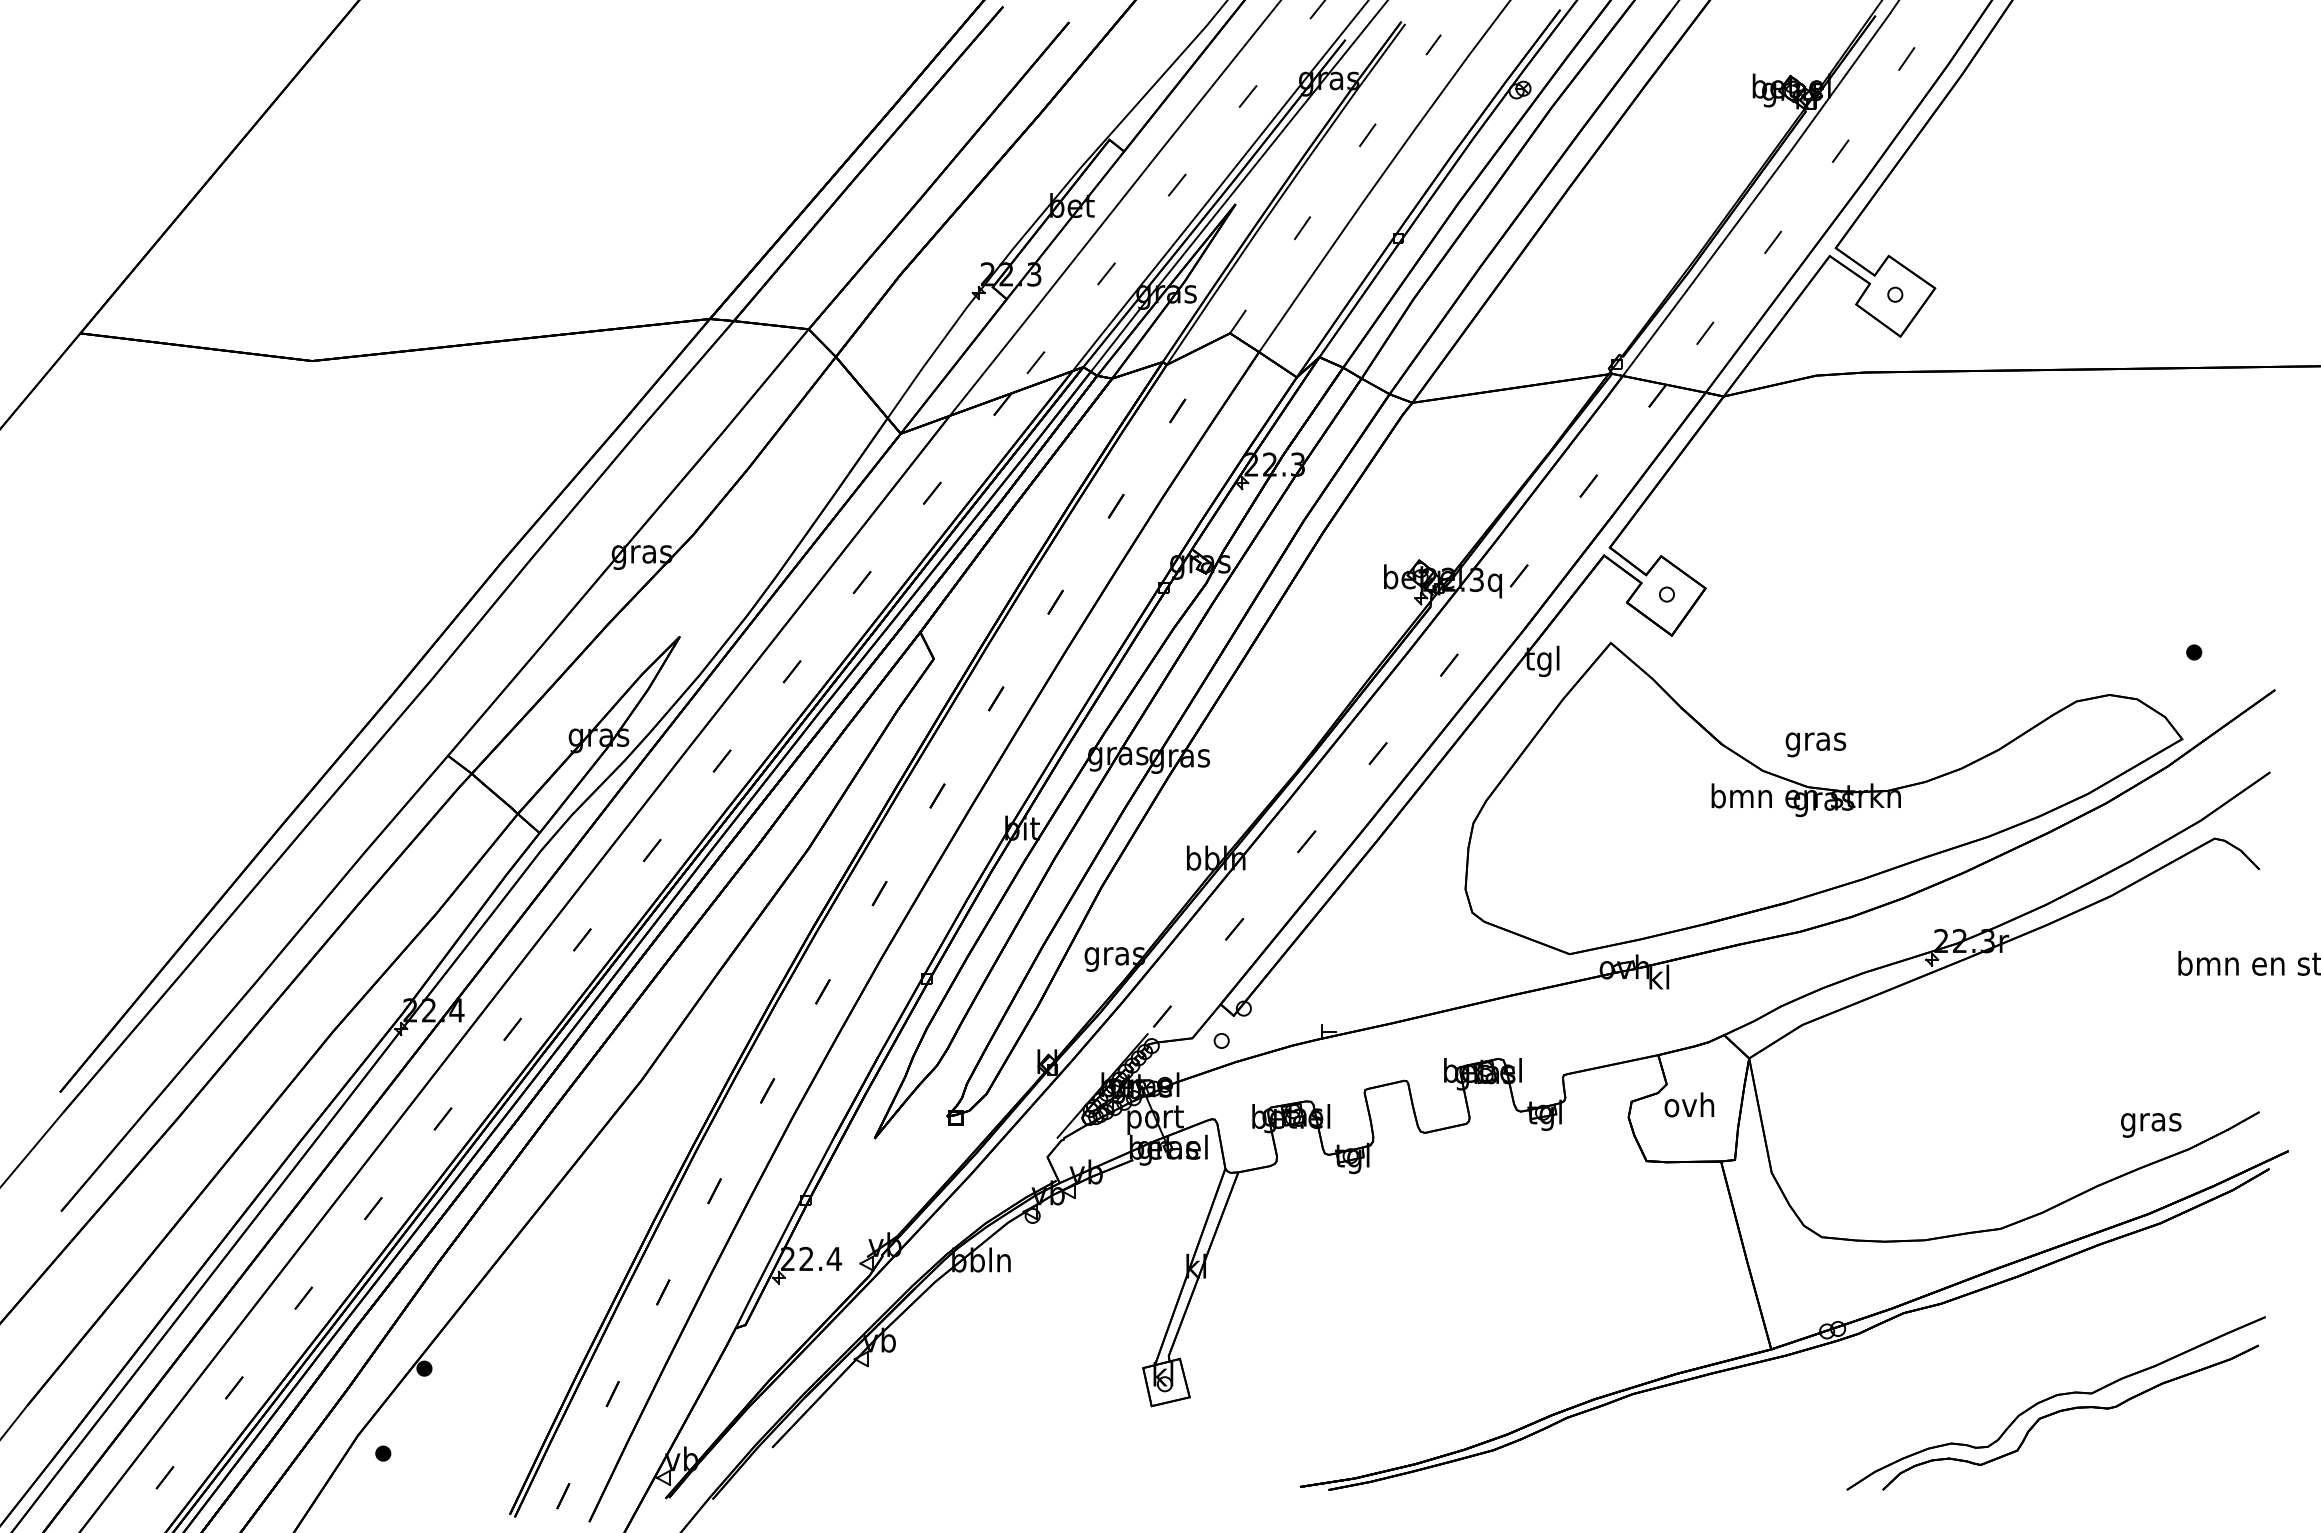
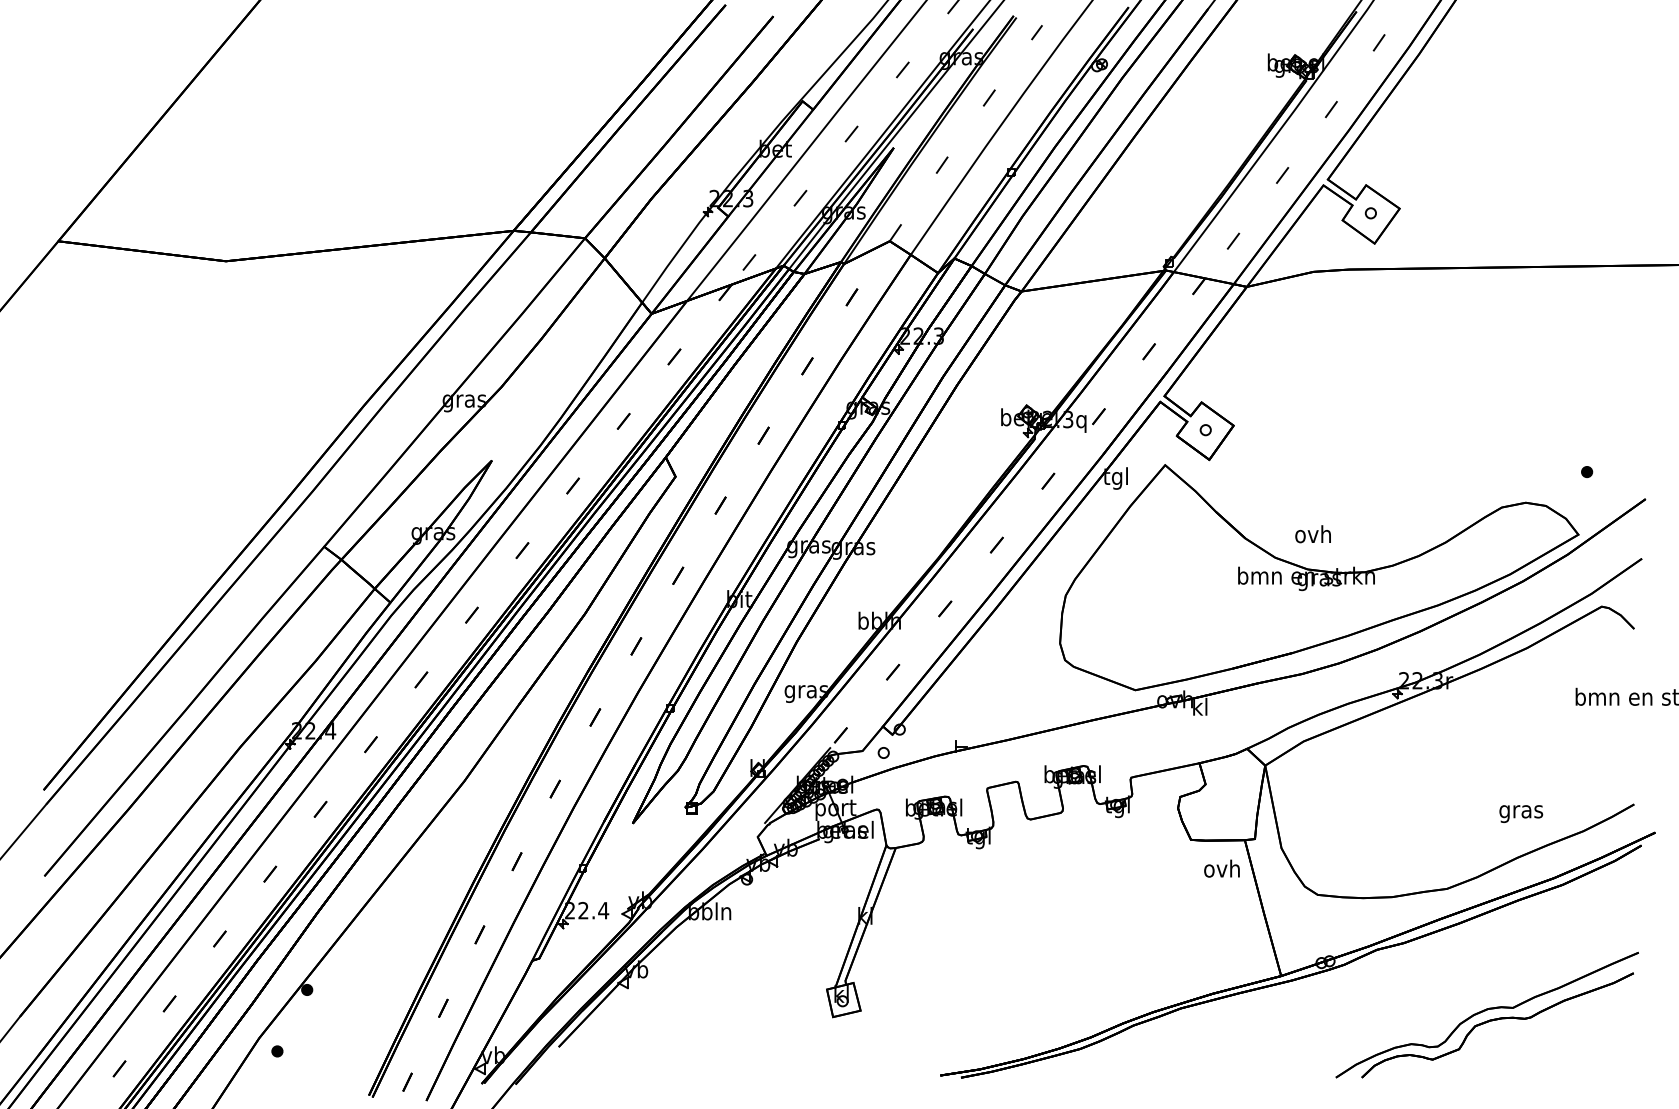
text: (1815, 741) -> (1313, 536), gras -> ovh
text: (1689, 1104) -> (1222, 868), moved
text: (2151, 1125) -> (1521, 814), moved

